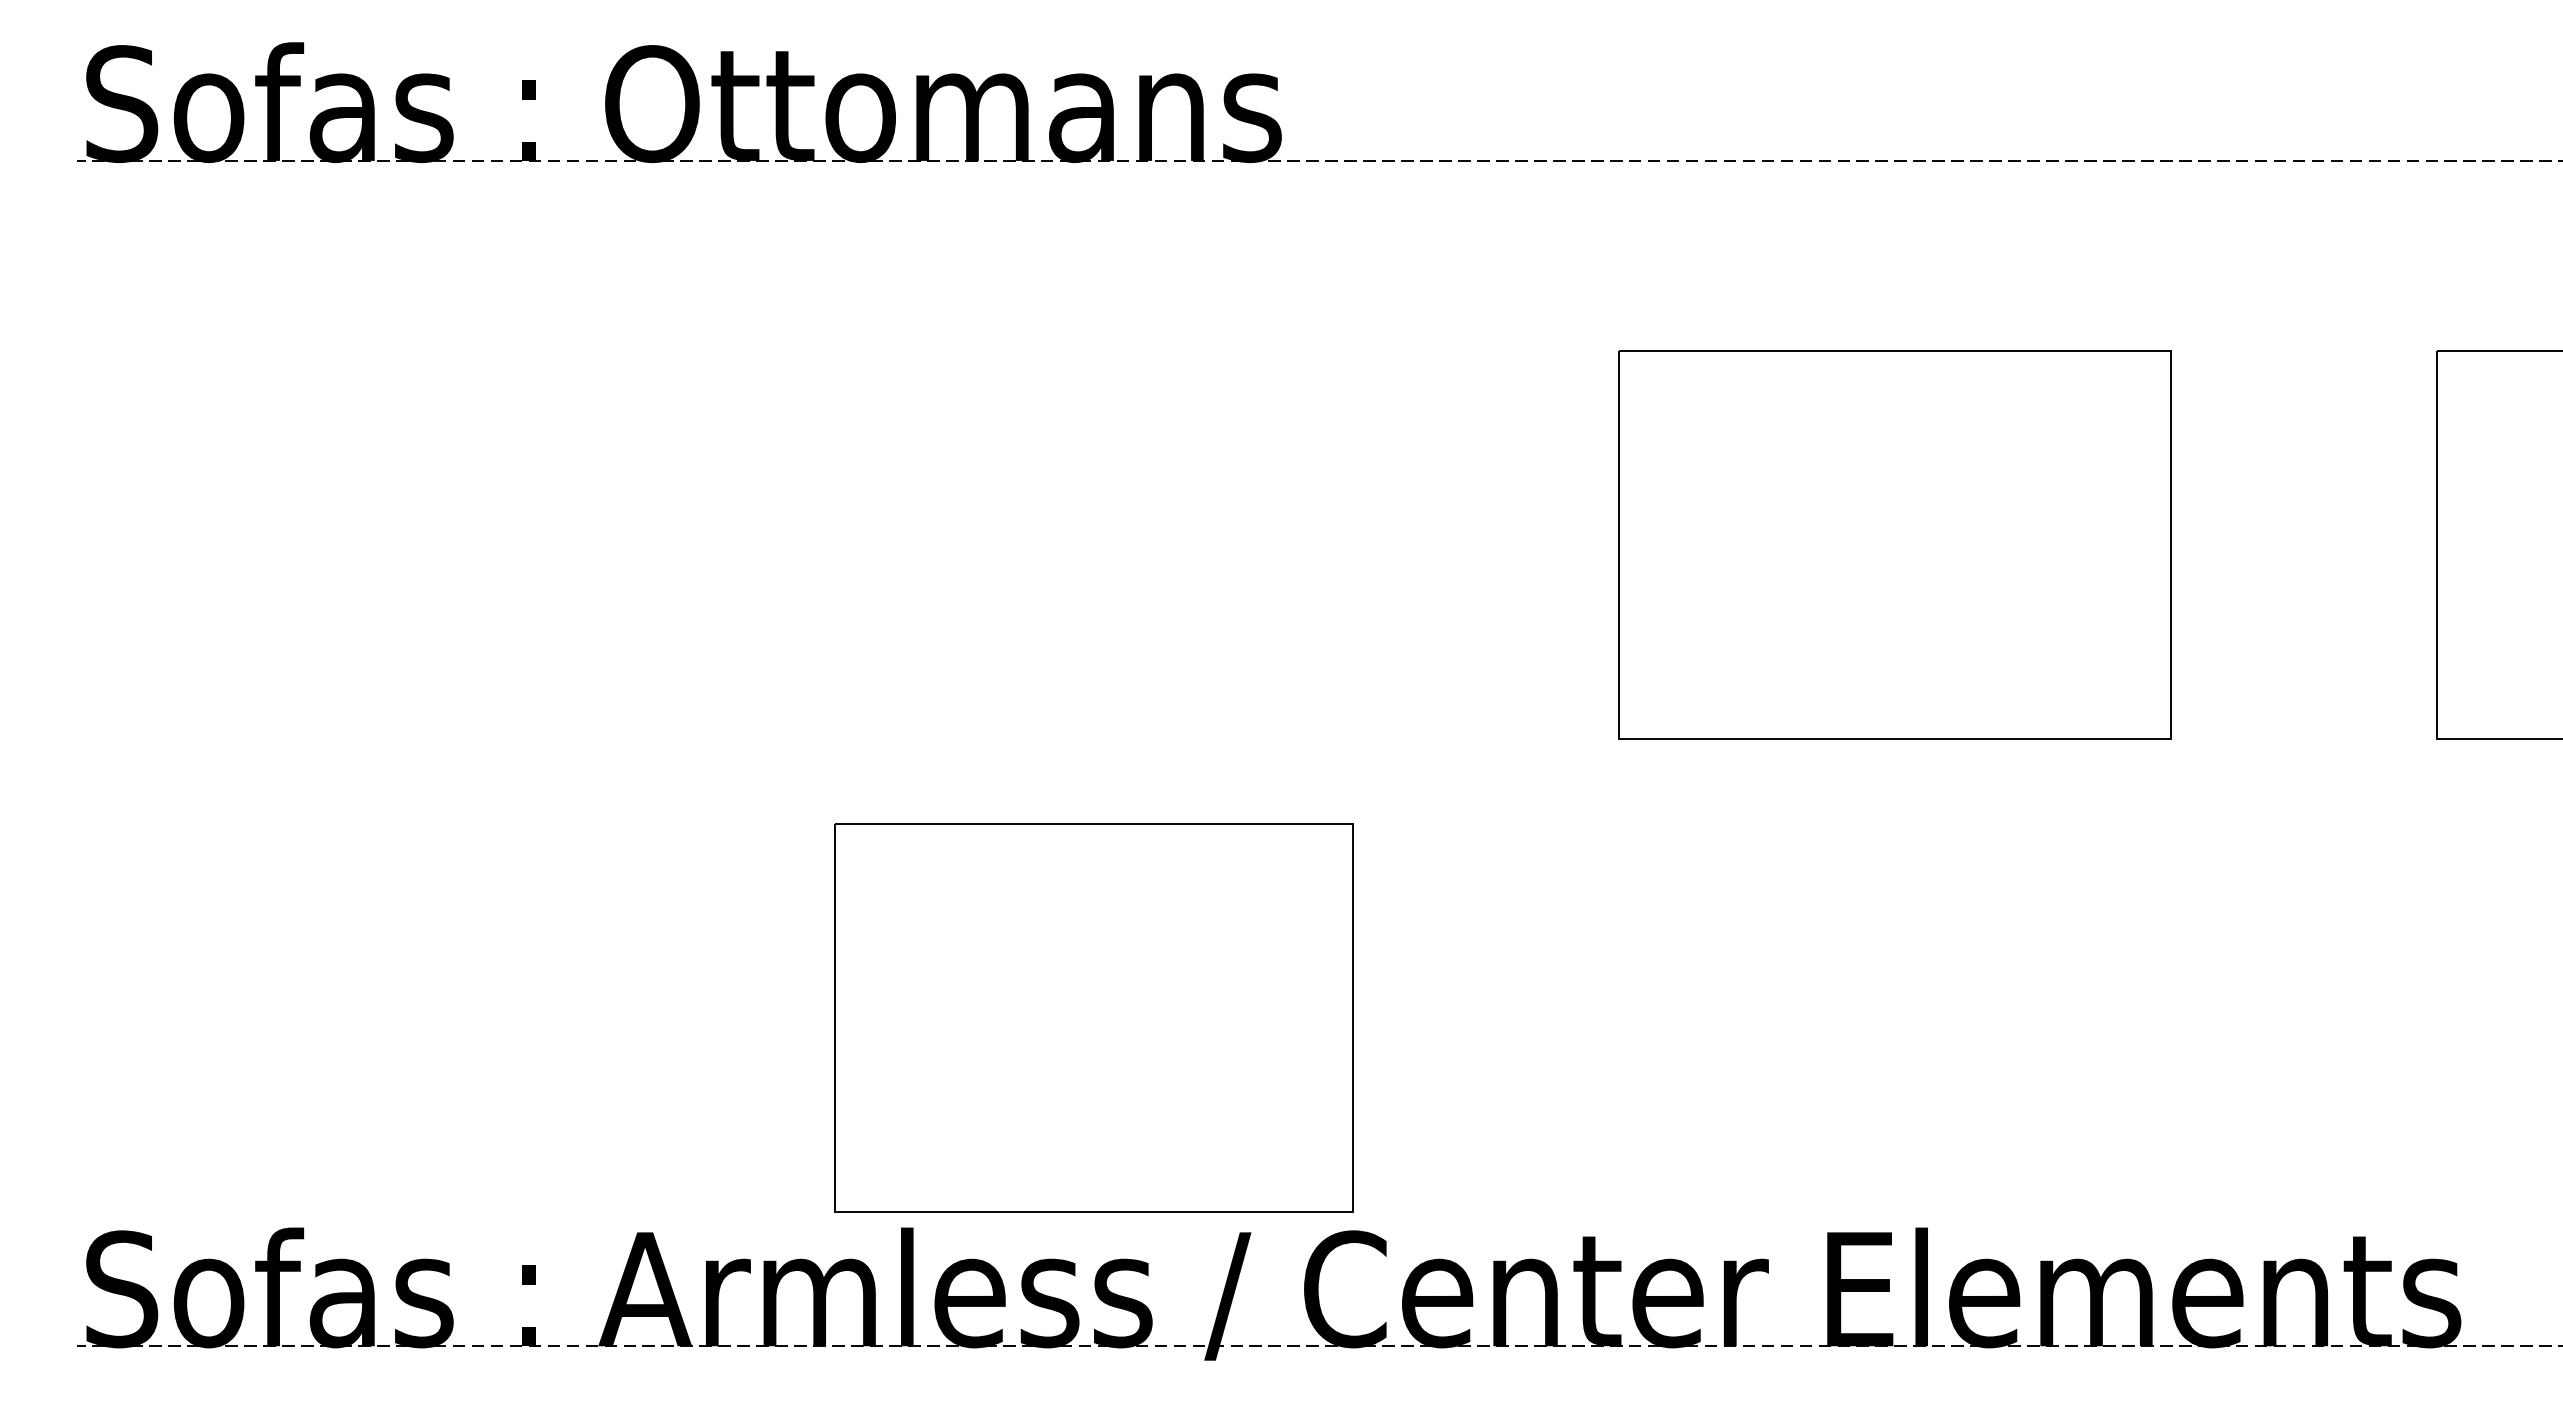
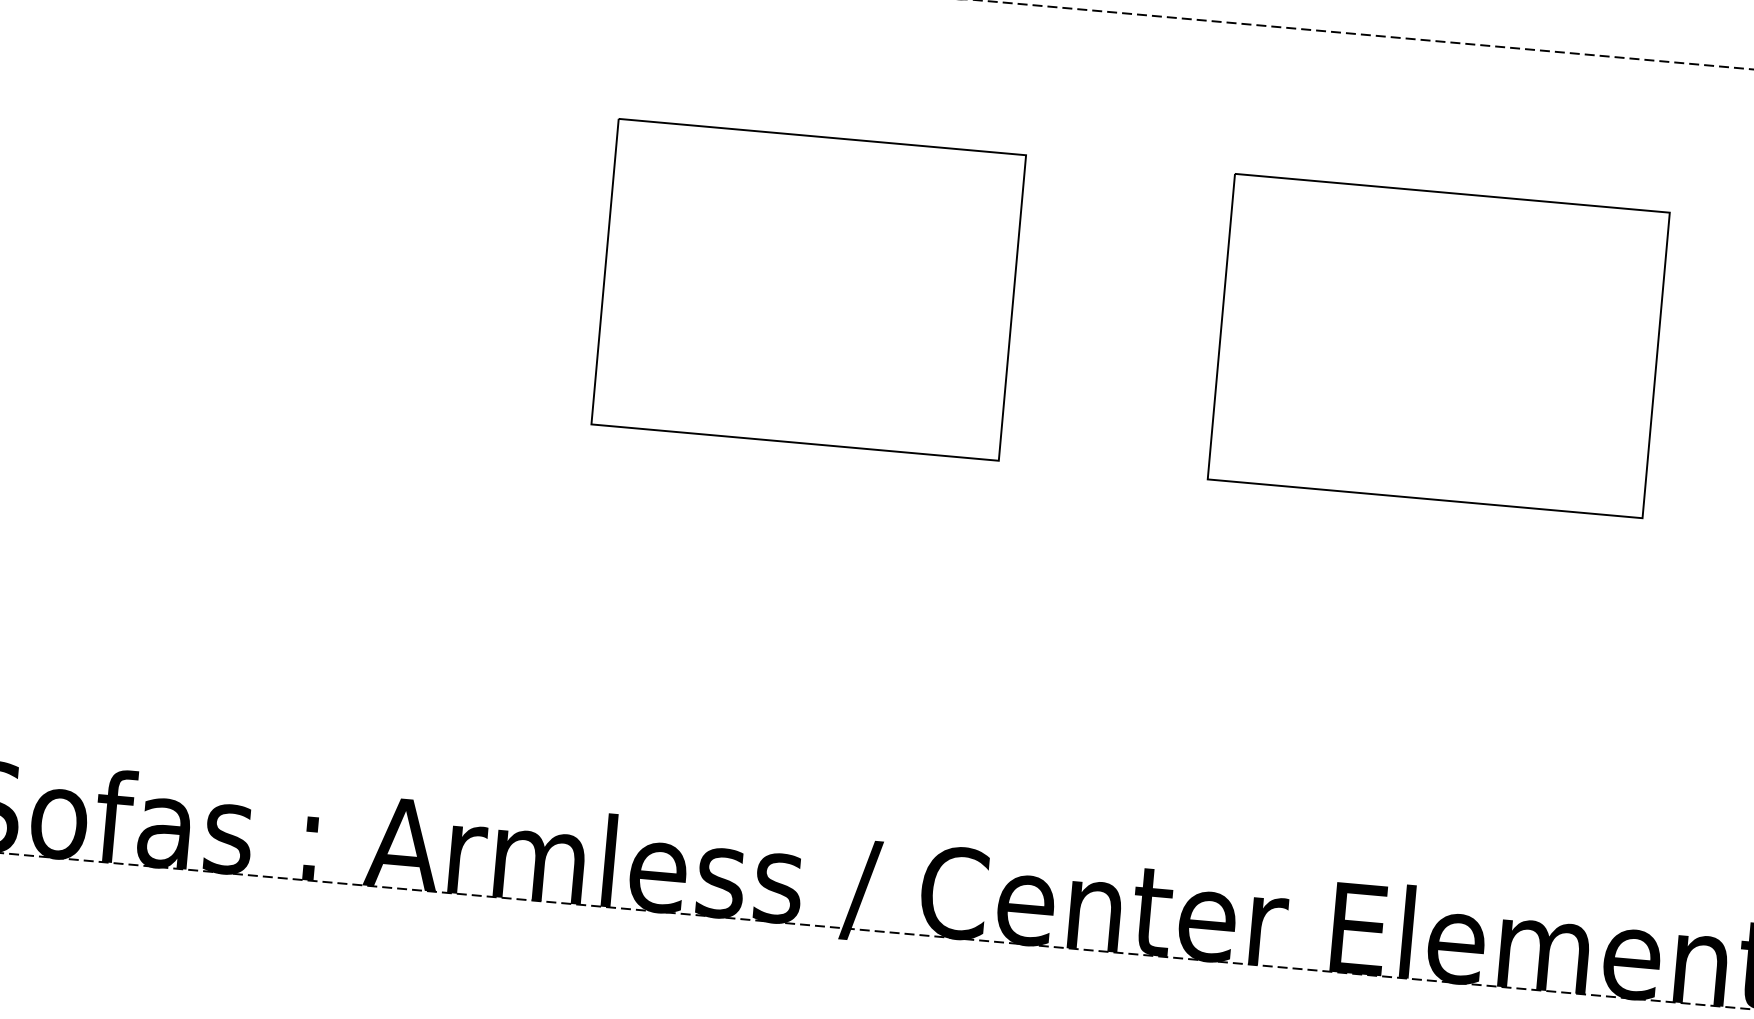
part: (1093, 1017) -> (808, 289), moved

